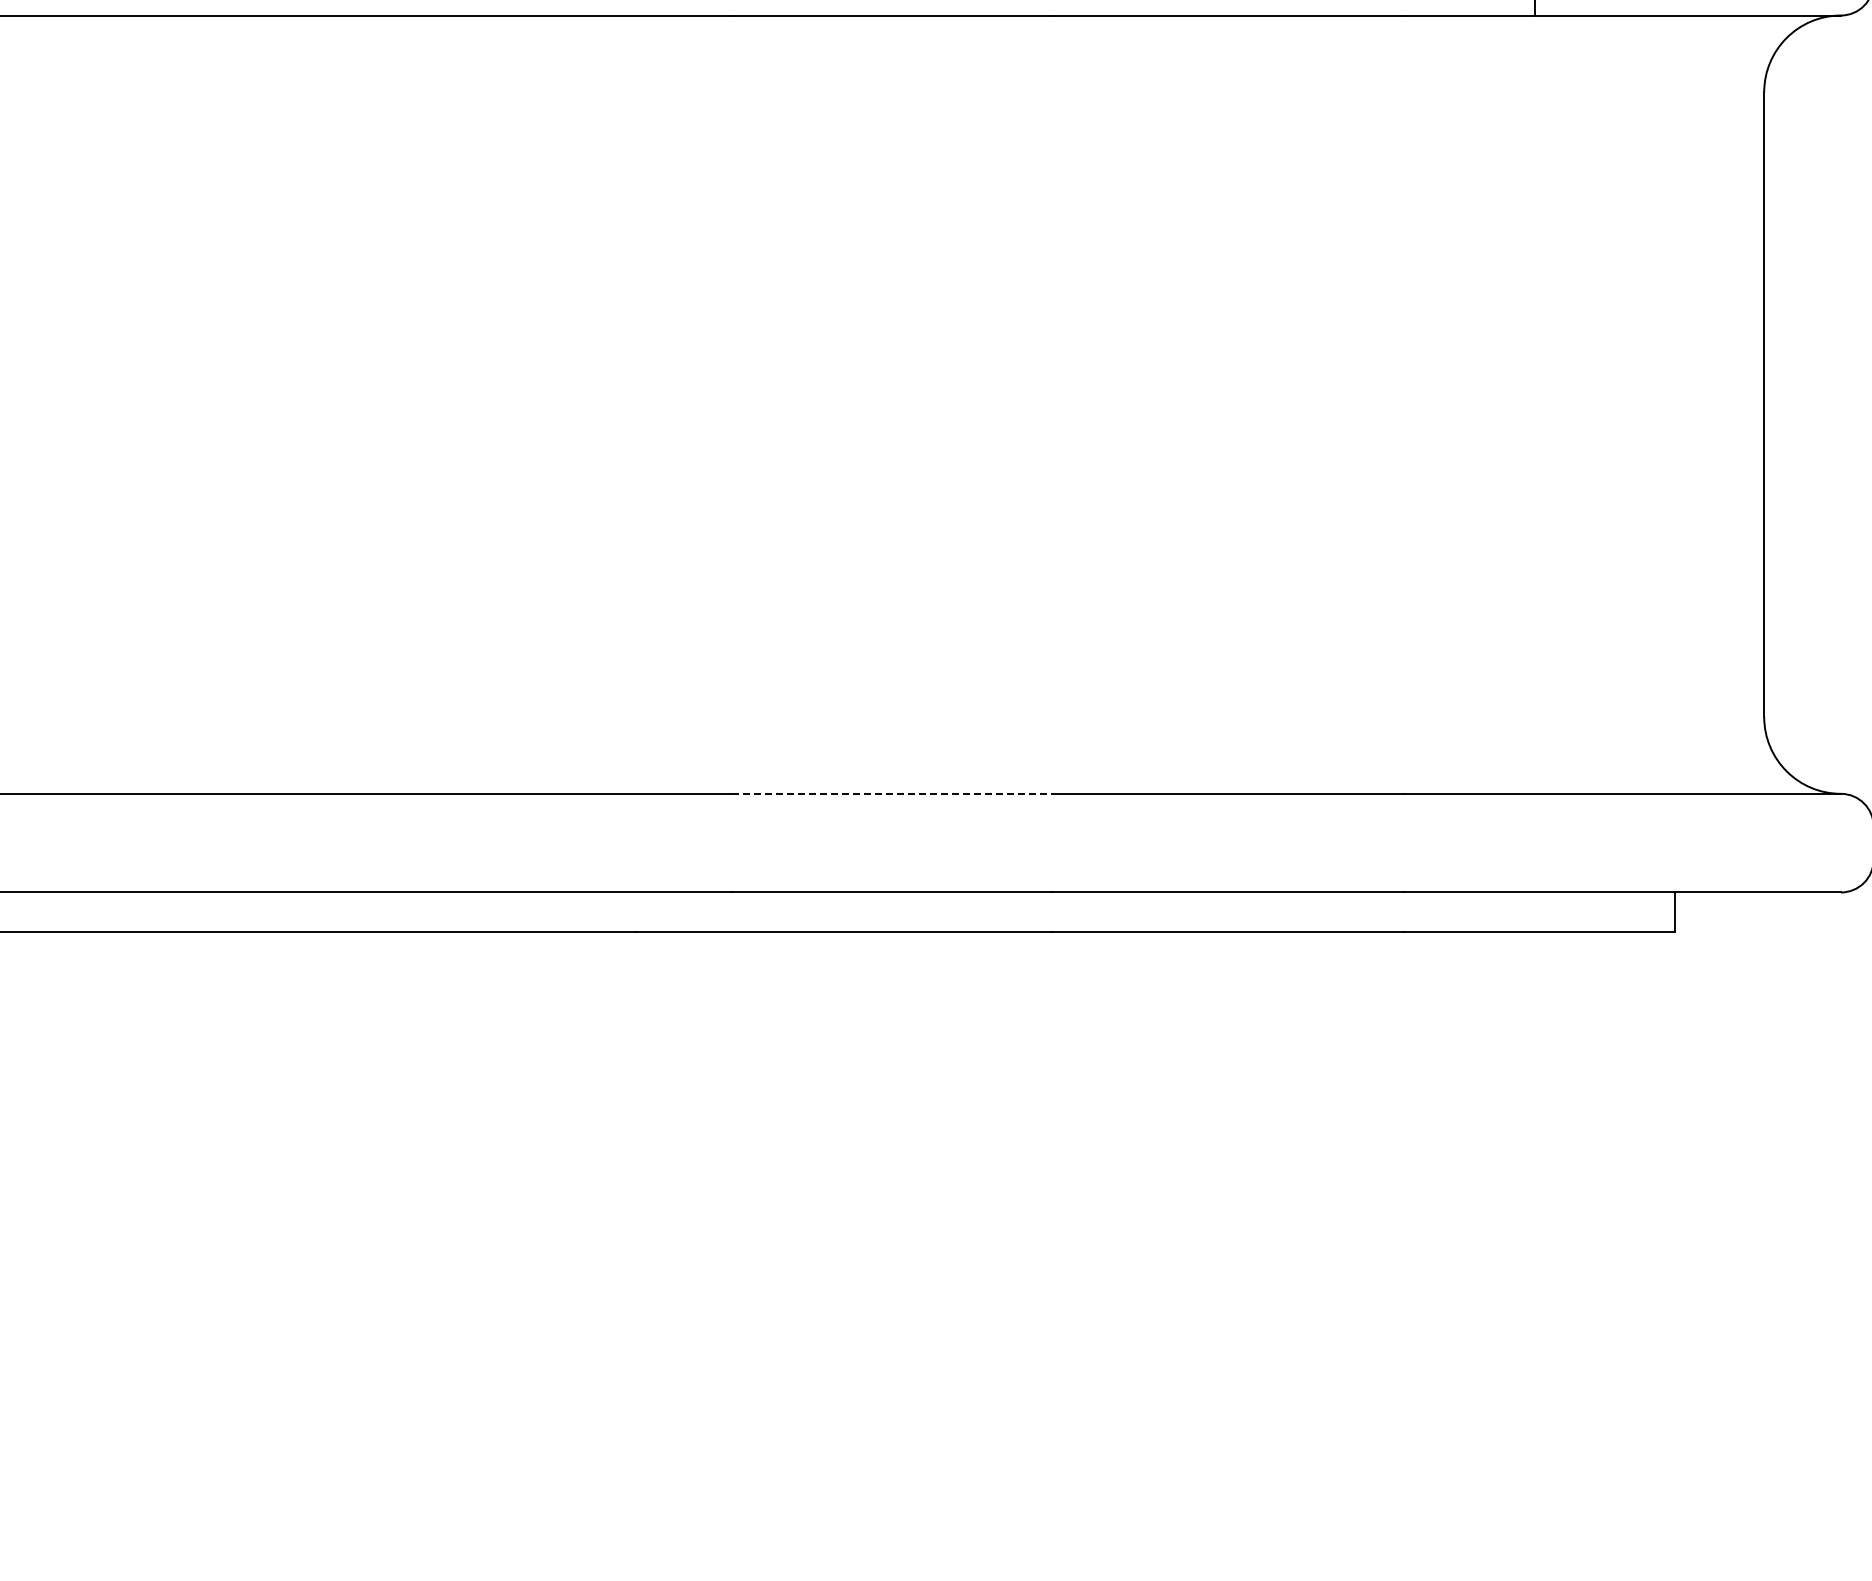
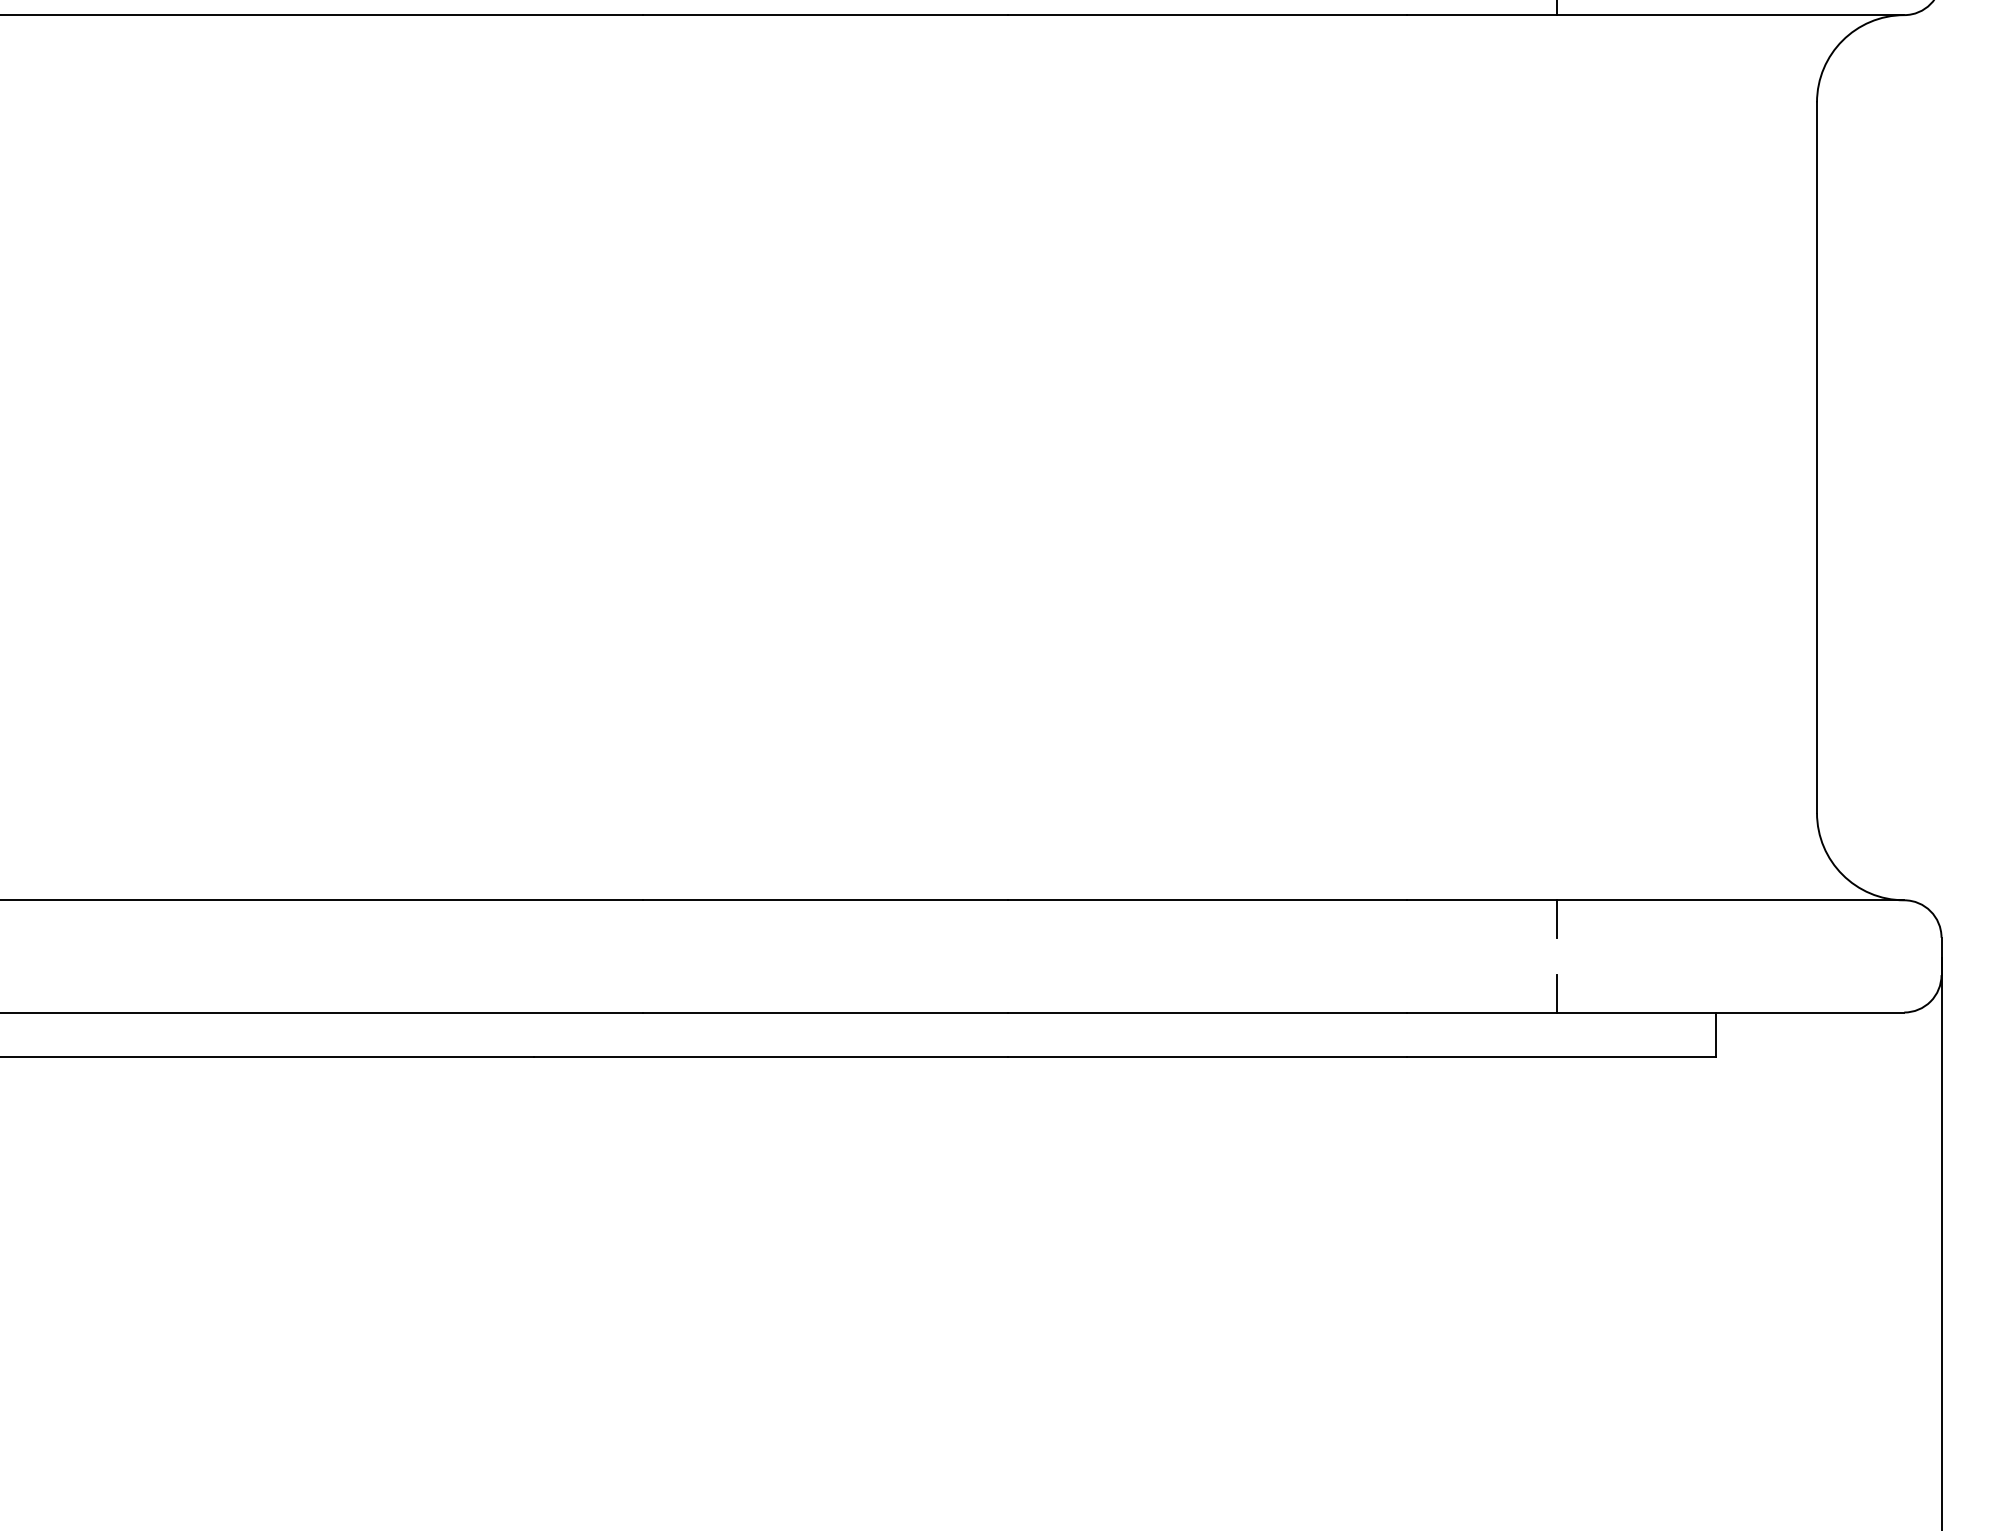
line: (892, 793) -> (825, 899), dashed -> solid
line: (1535, 809) -> (1556, 918), added
line: (1535, 875) -> (1556, 993), added

